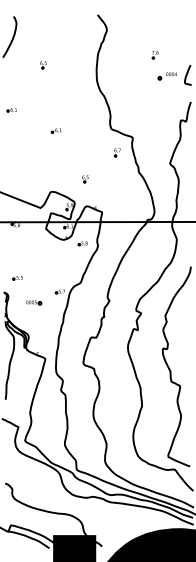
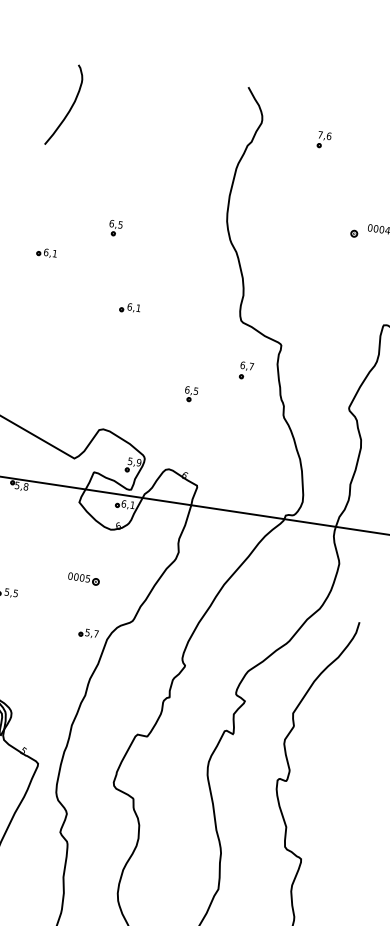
part: (154, 55) -> (322, 140), moved
part: (43, 65) -> (115, 228), moved
part: (85, 179) -> (191, 394), moved
part: (82, 243) -> (148, 542), removed
part: (34, 302) -> (85, 578), moved

